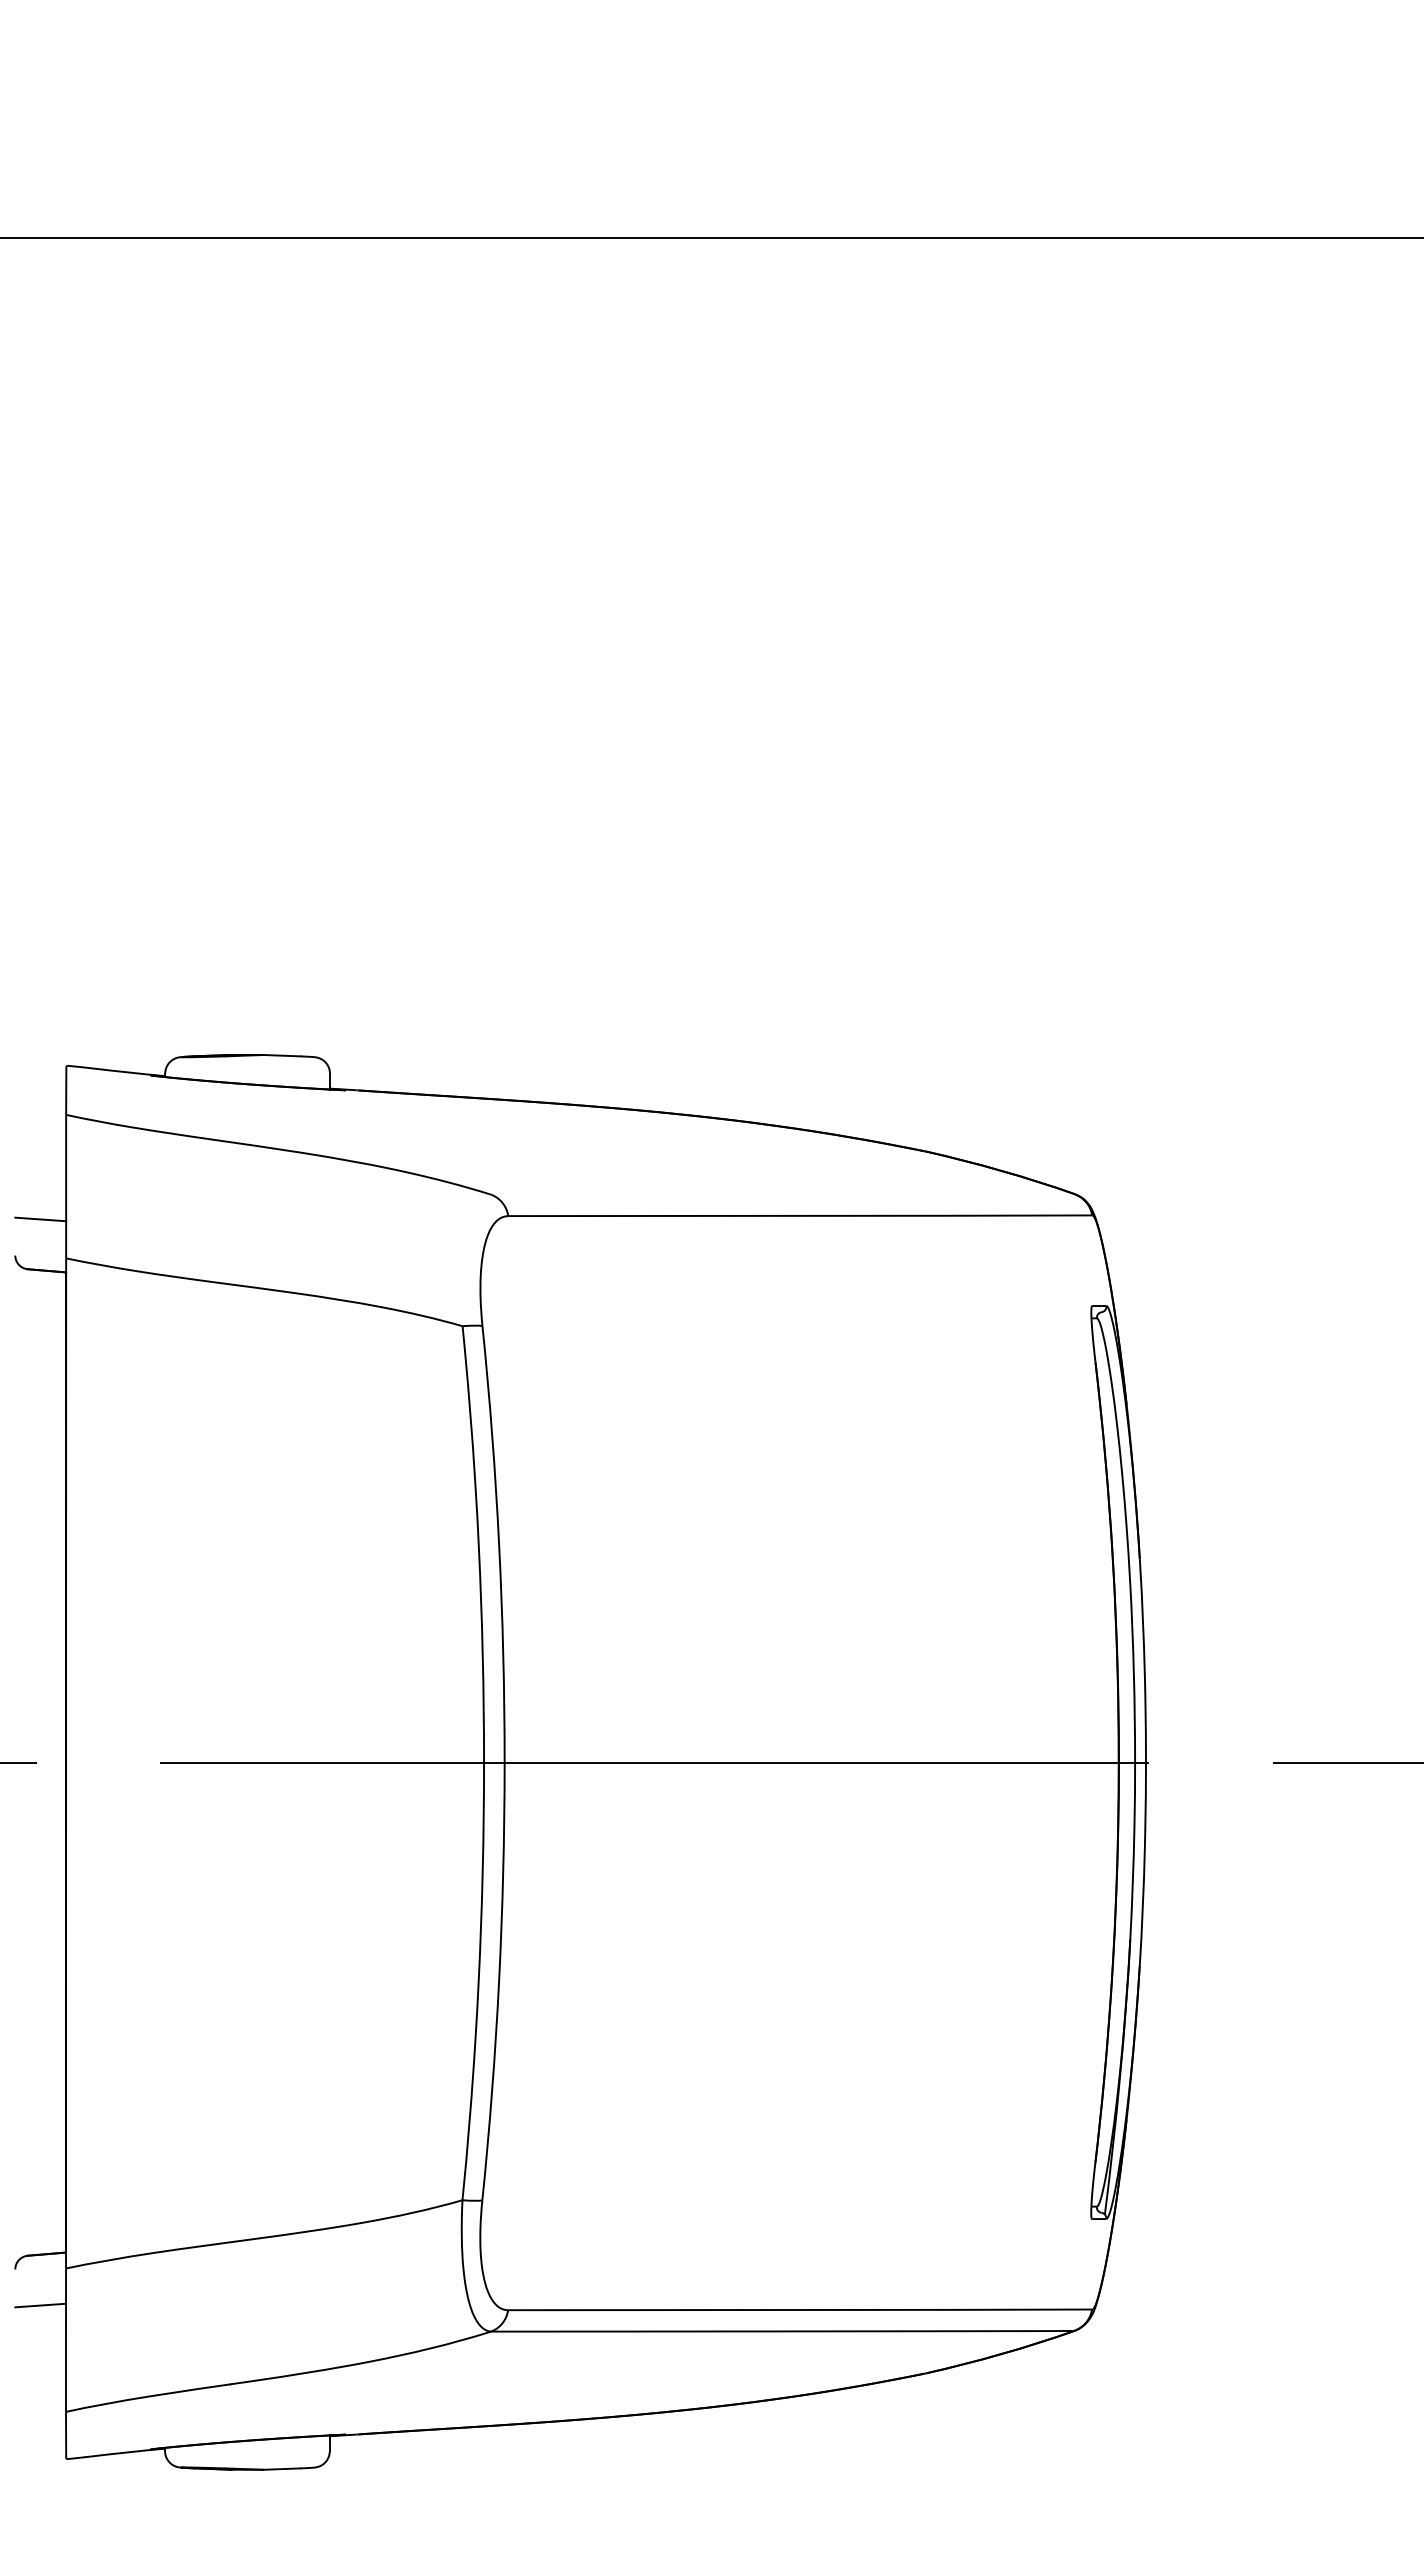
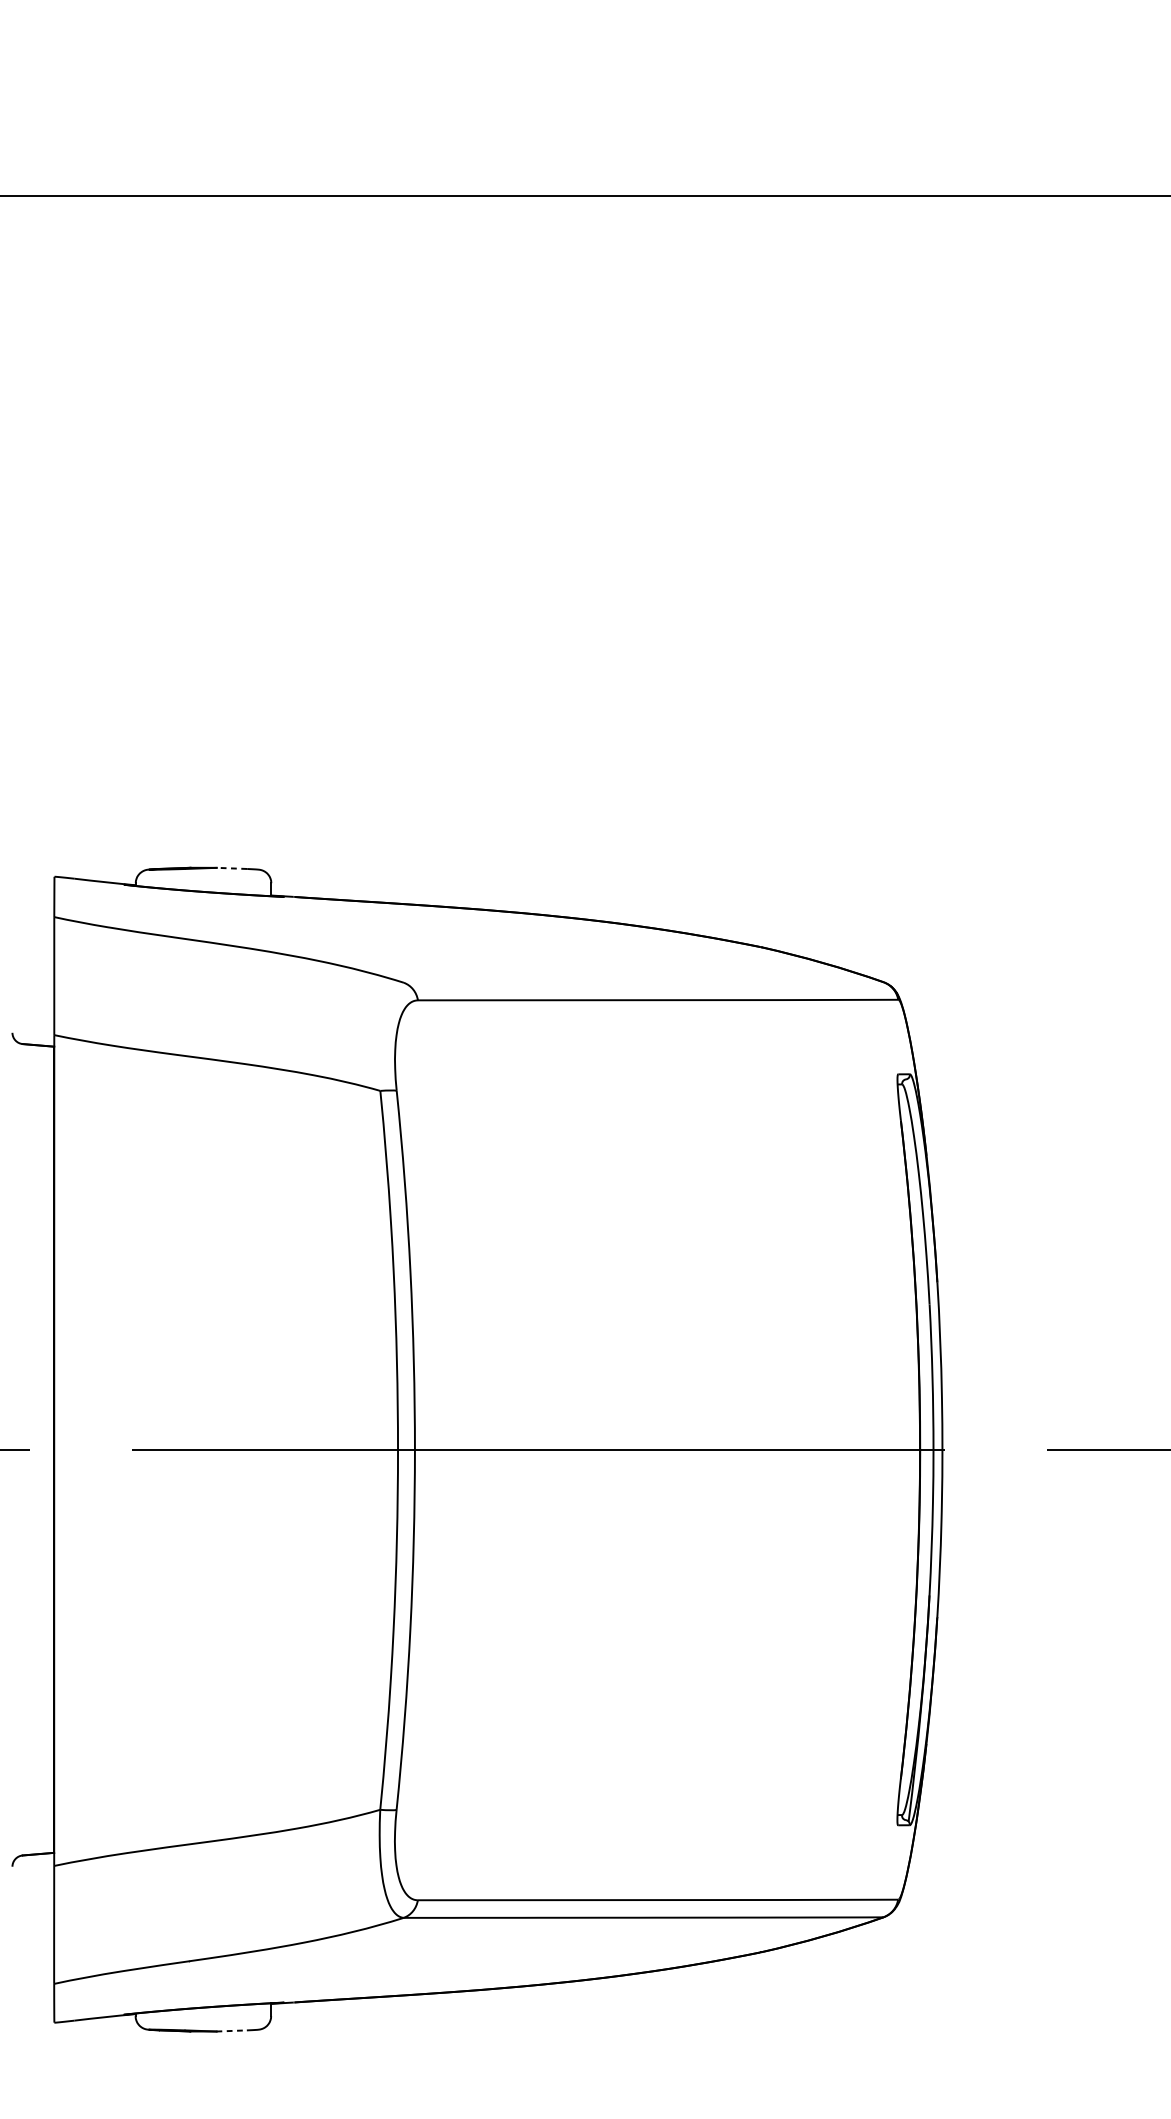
line: (281, 1055) -> (231, 868), solid -> dashed
line: (40, 1219) -> (33, 1003), removed
line: (40, 2305) -> (33, 1896), removed
line: (282, 2469) -> (232, 2031), solid -> dashed

